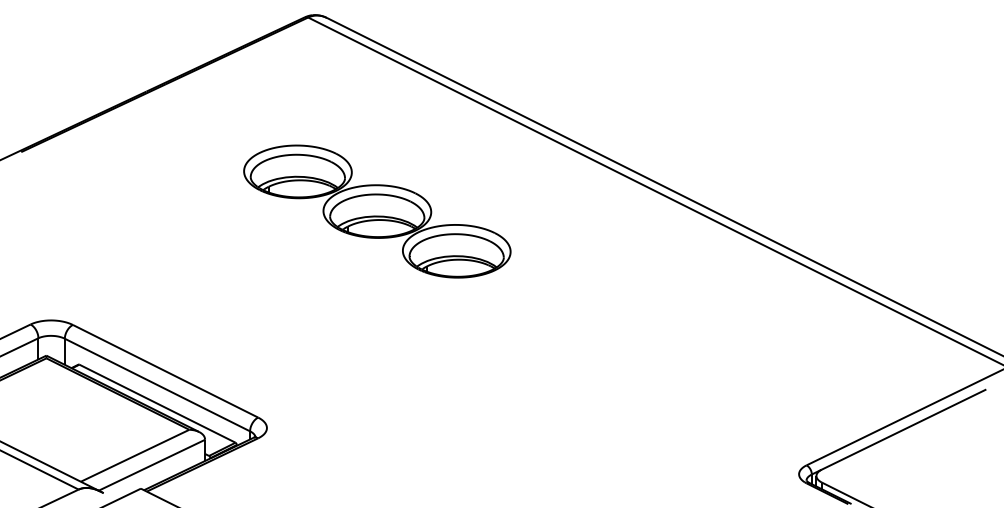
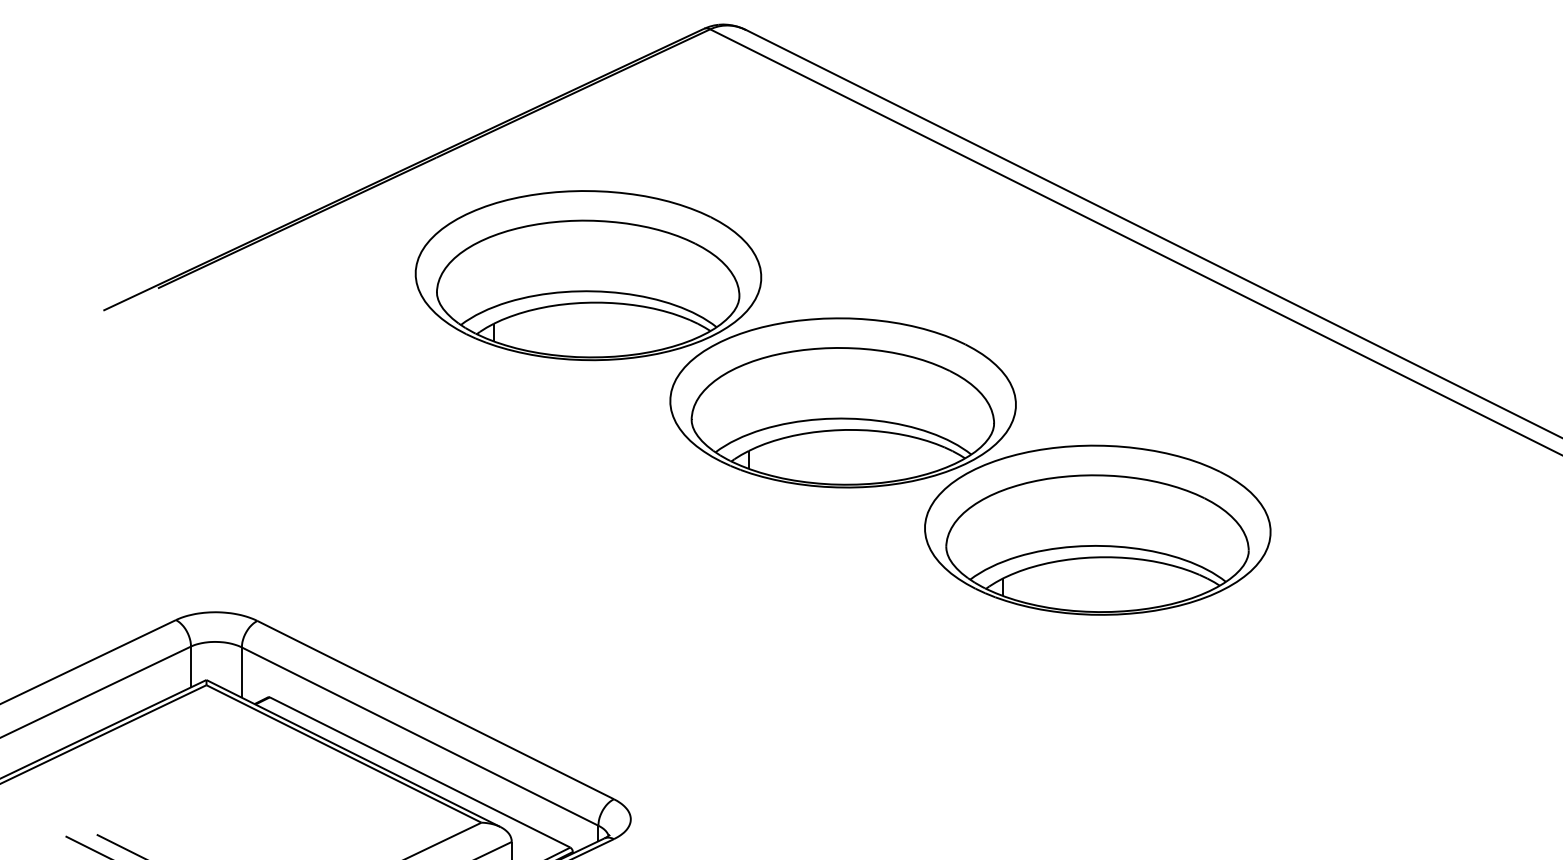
part: (377, 211) -> (843, 402), size x1.67

